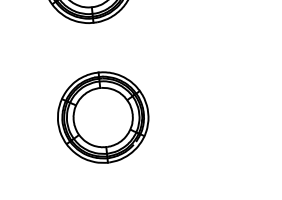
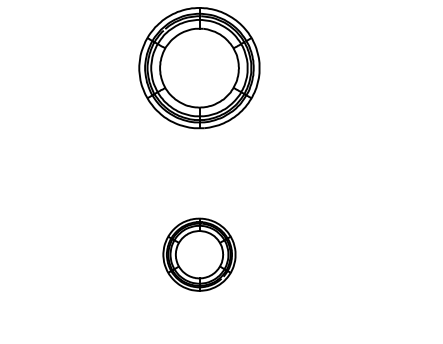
part: (103, 117) -> (199, 254), size x0.6

